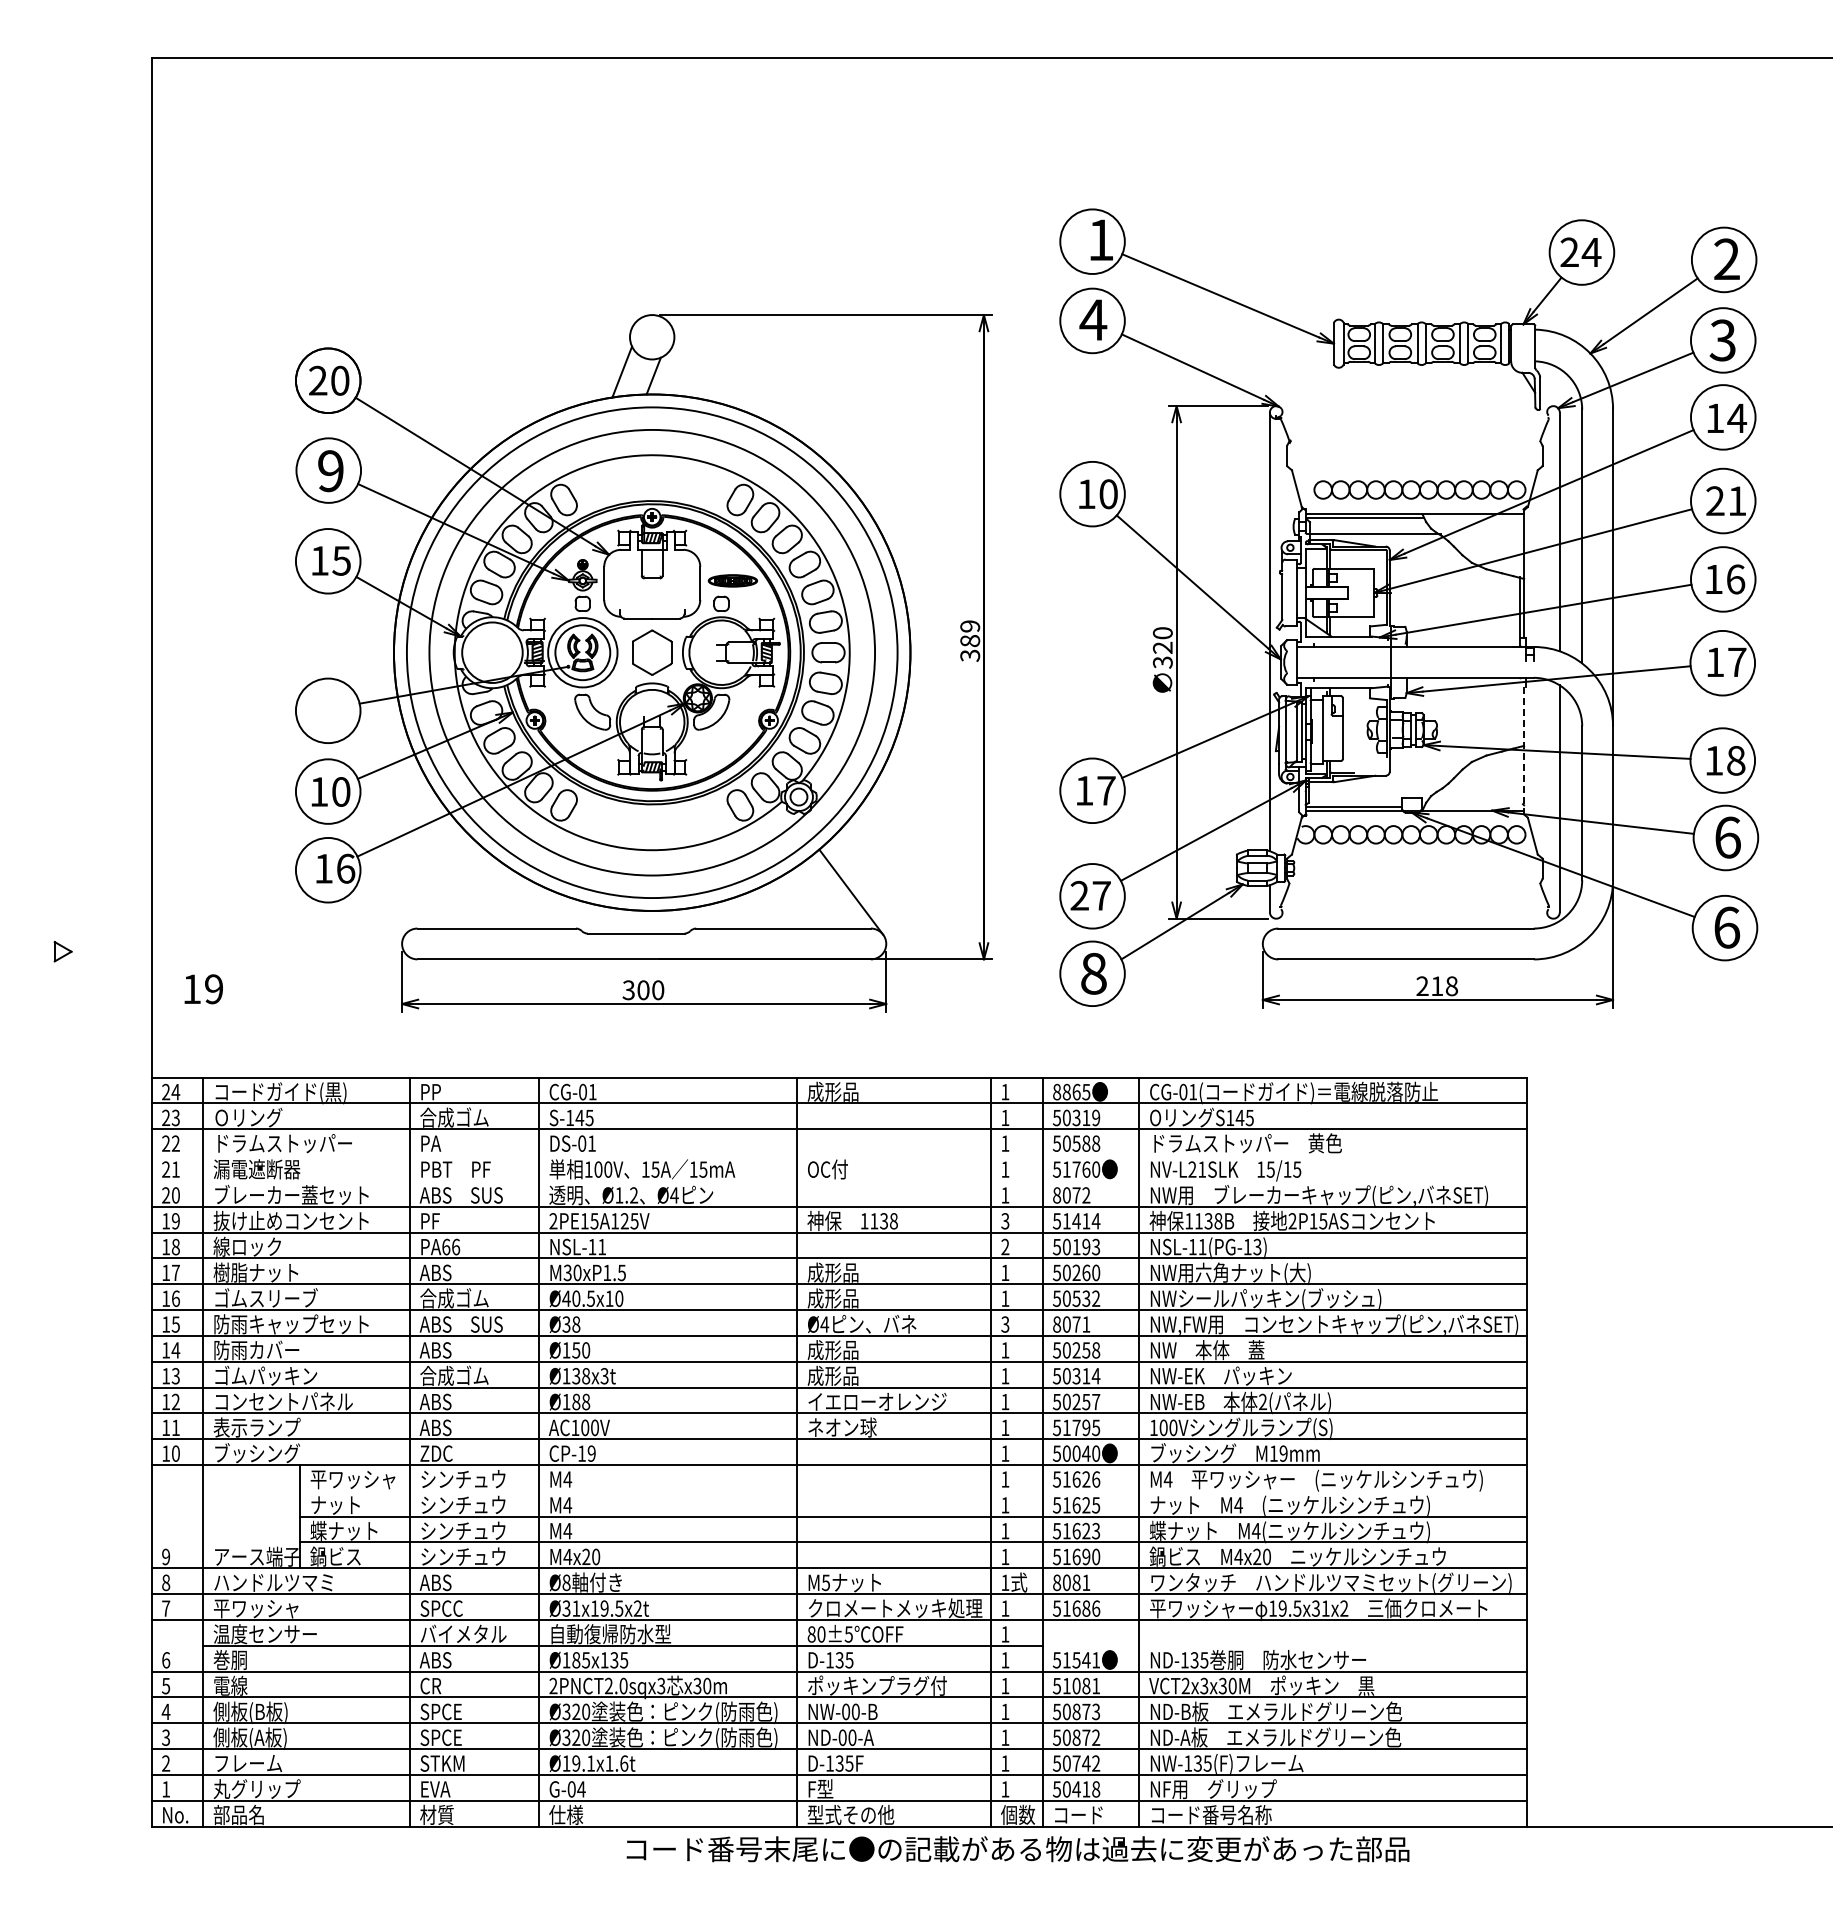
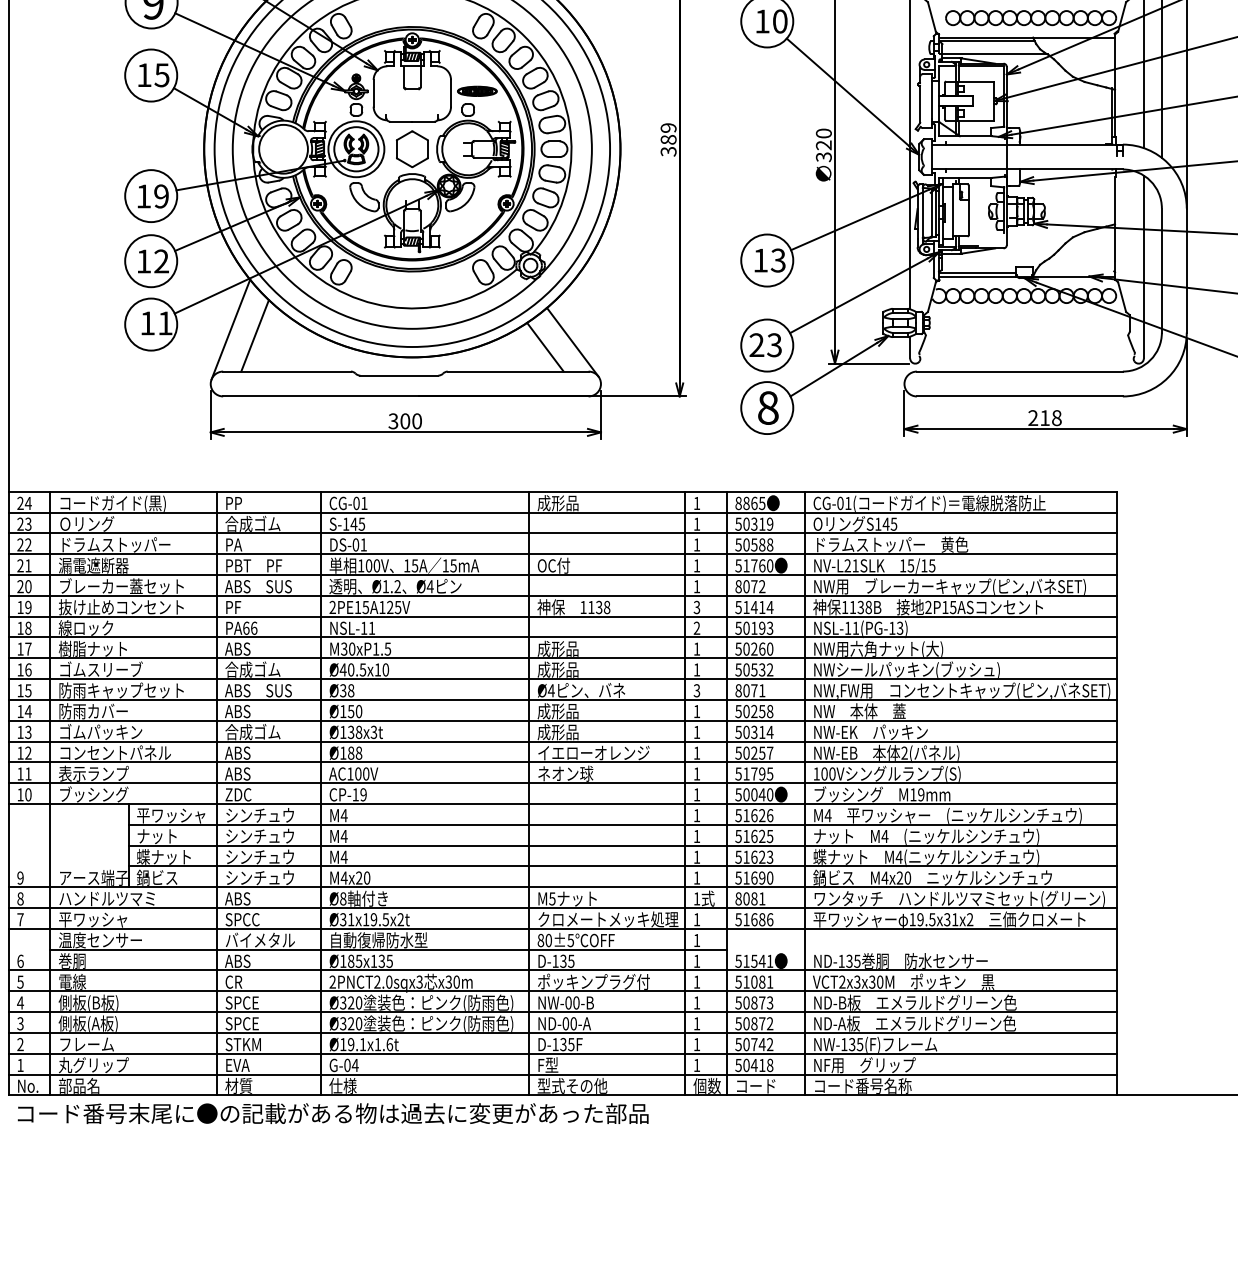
line: (1524, 750) -> (1115, 228), dashed -> solid
text: (1106, 790) -> (778, 260), 17 -> 13
text: (341, 791) -> (161, 261), 10 -> 12
text: (346, 868) -> (165, 323), 16 -> 11
line: (427, 876) -> (231, 329), added
line: (457, 883) -> (255, 335), added
text: (1101, 895) -> (774, 344), 27 -> 23
line: (817, 898) -> (545, 347), added
text: (203, 989) -> (153, 196), moved
line: (838, 1154) -> (562, 553), added
line: (838, 1180) -> (562, 574), added
line: (913, 1490) -> (622, 824), added
text: (1017, 1849) -> (332, 1113), moved

